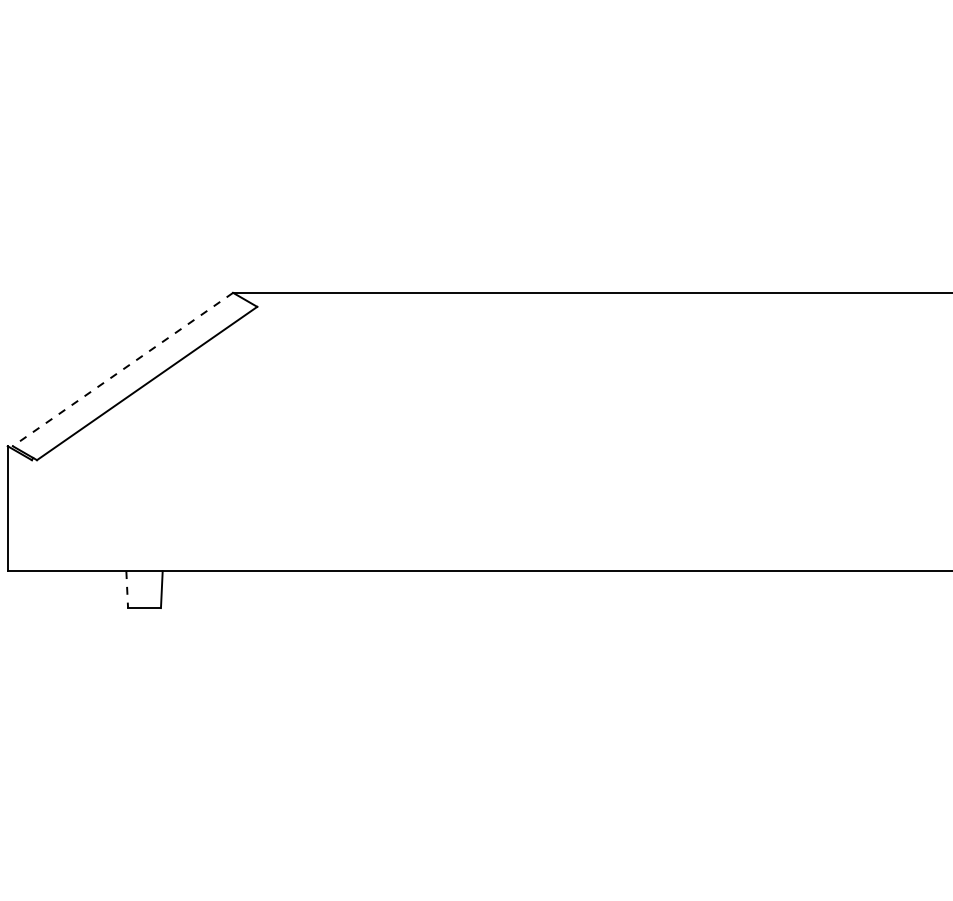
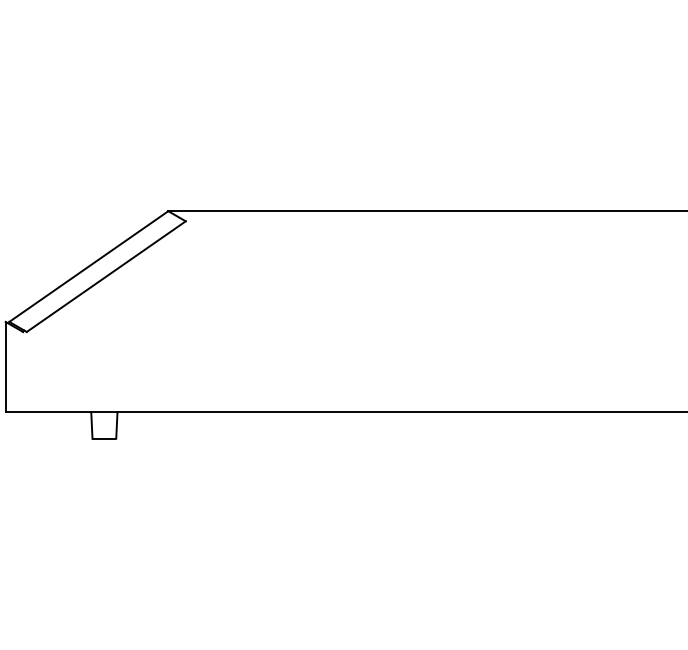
line: (122, 369) -> (88, 266), dashed -> solid
line: (127, 590) -> (92, 426), dashed -> solid

